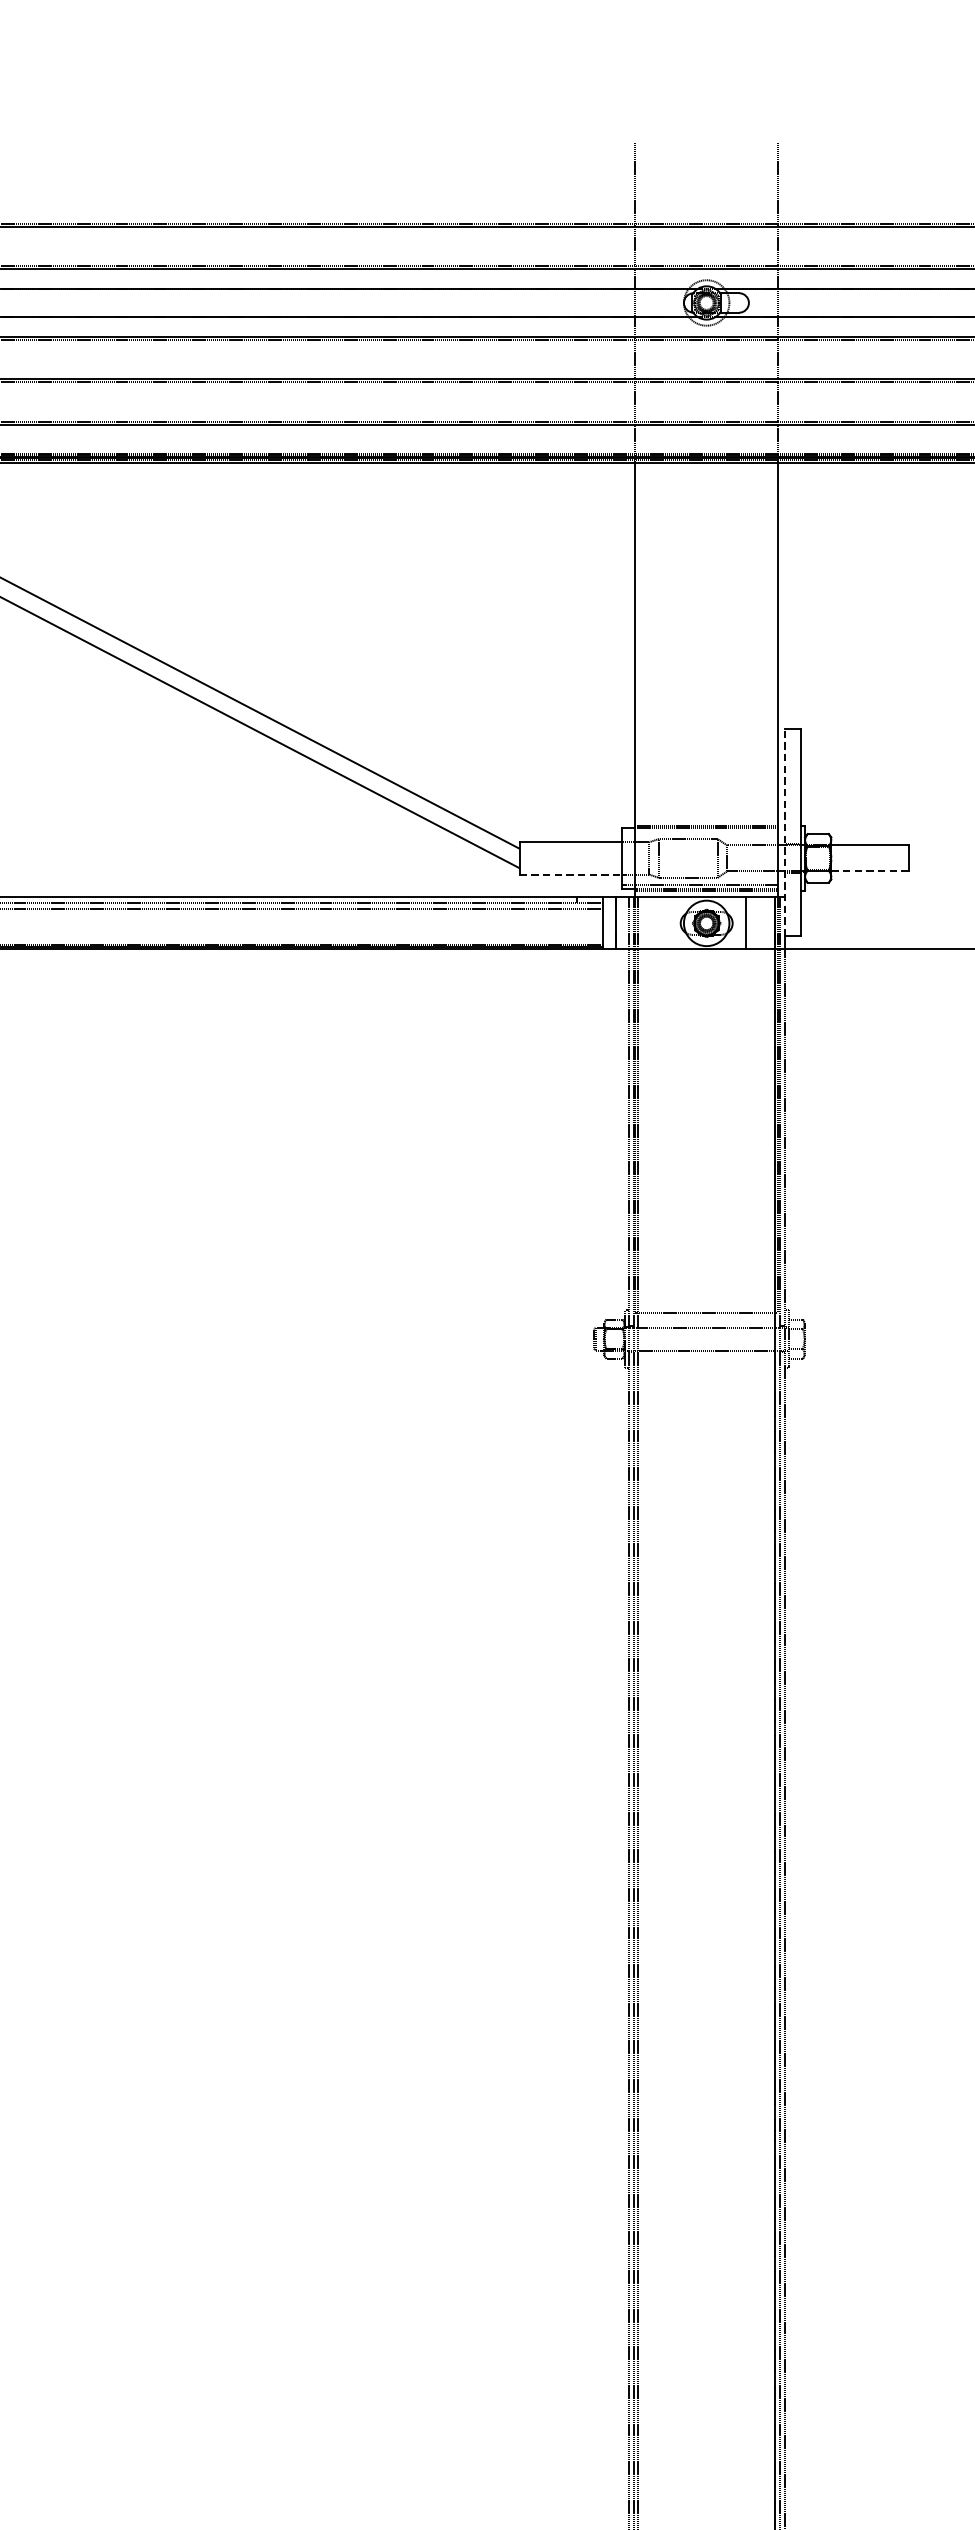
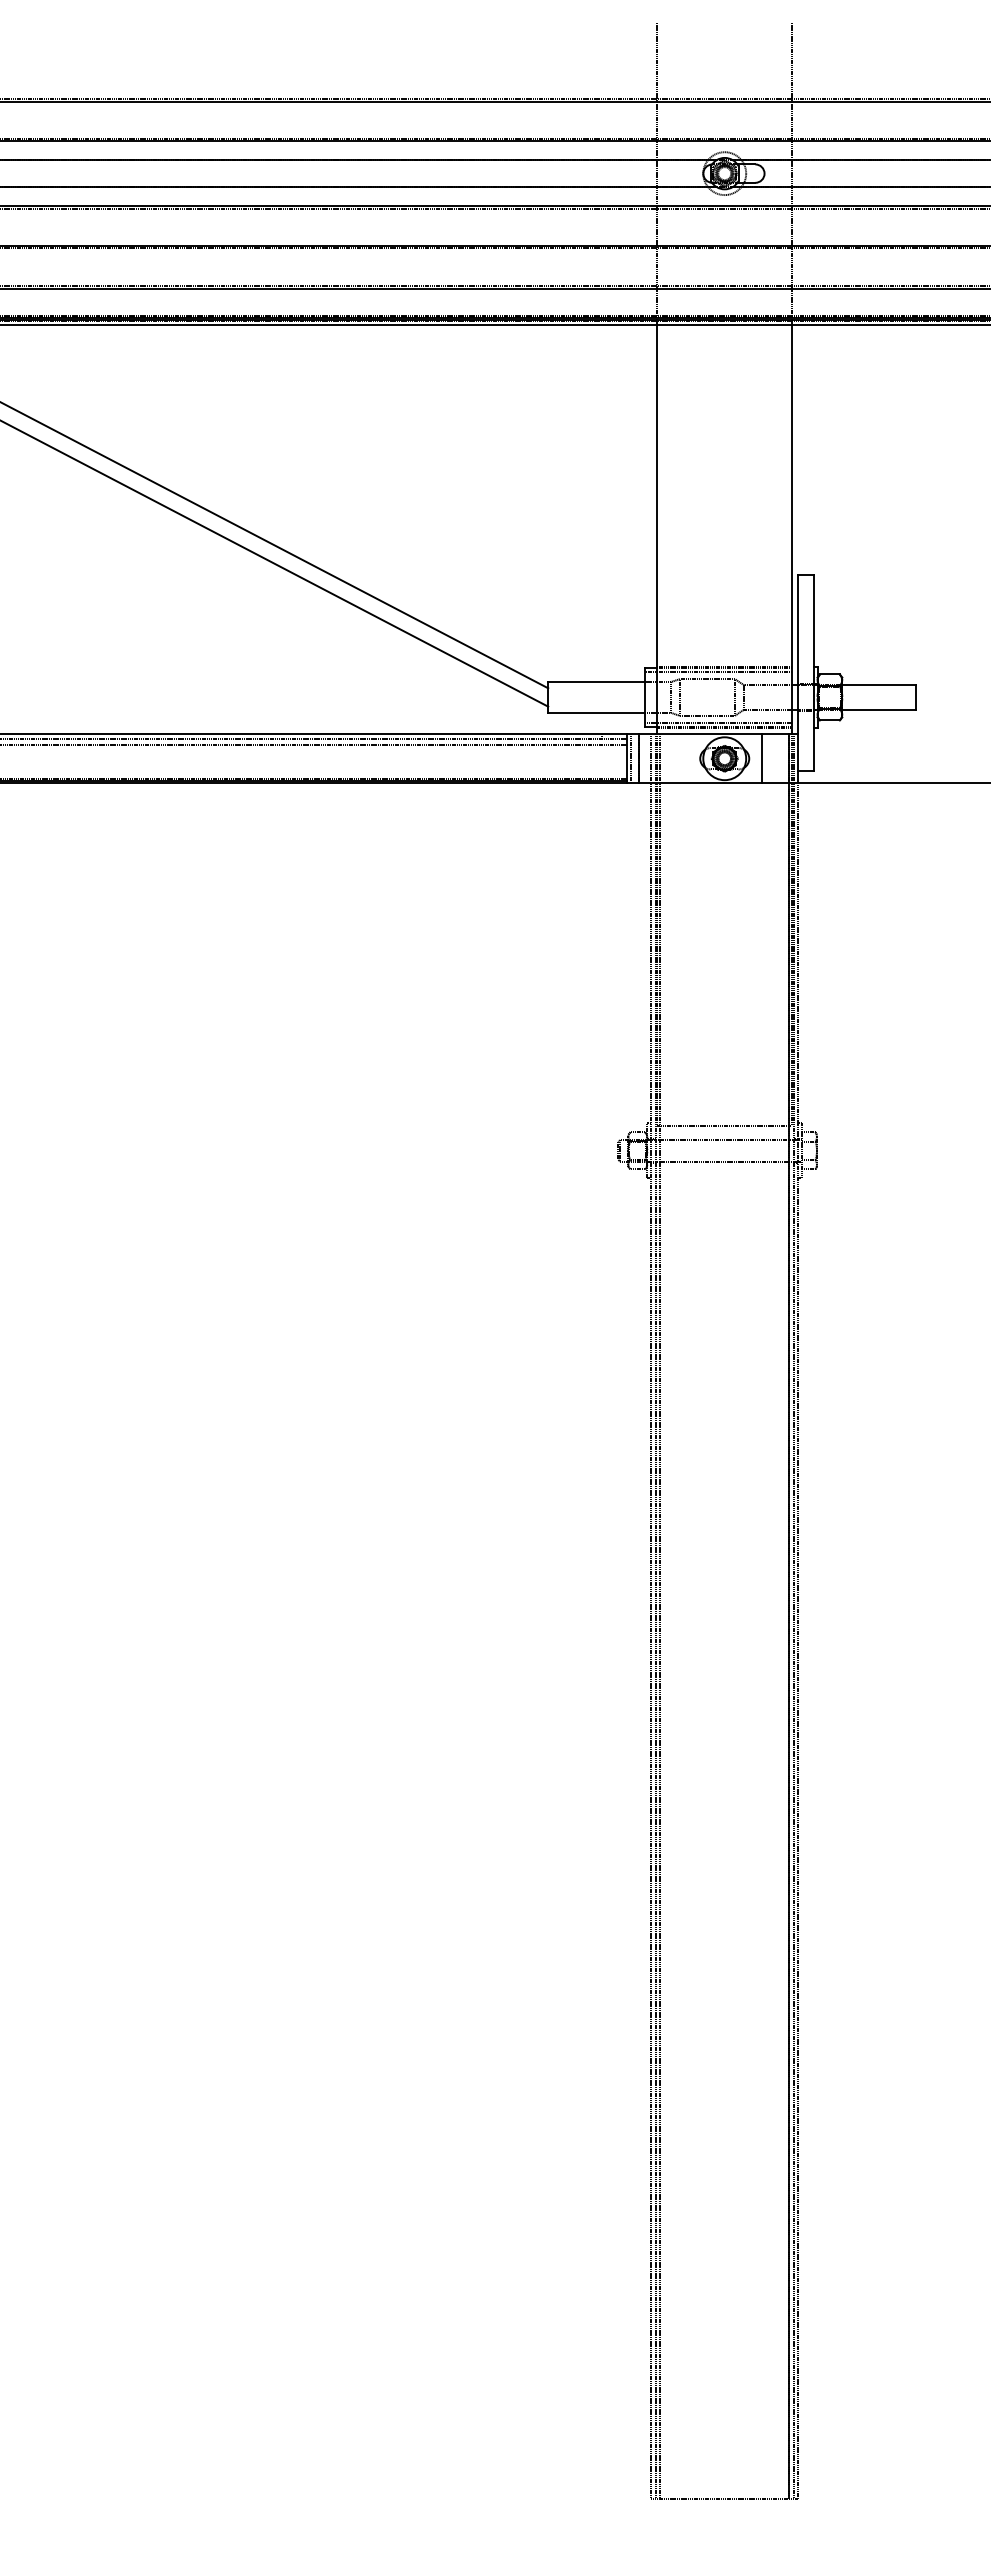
line: (700, 831) -> (718, 672), added
line: (784, 831) -> (798, 672), dashed -> solid
line: (870, 871) -> (879, 709), dashed -> solid
line: (571, 874) -> (597, 712), dashed -> solid
line: (607, 923) -> (631, 758), added

